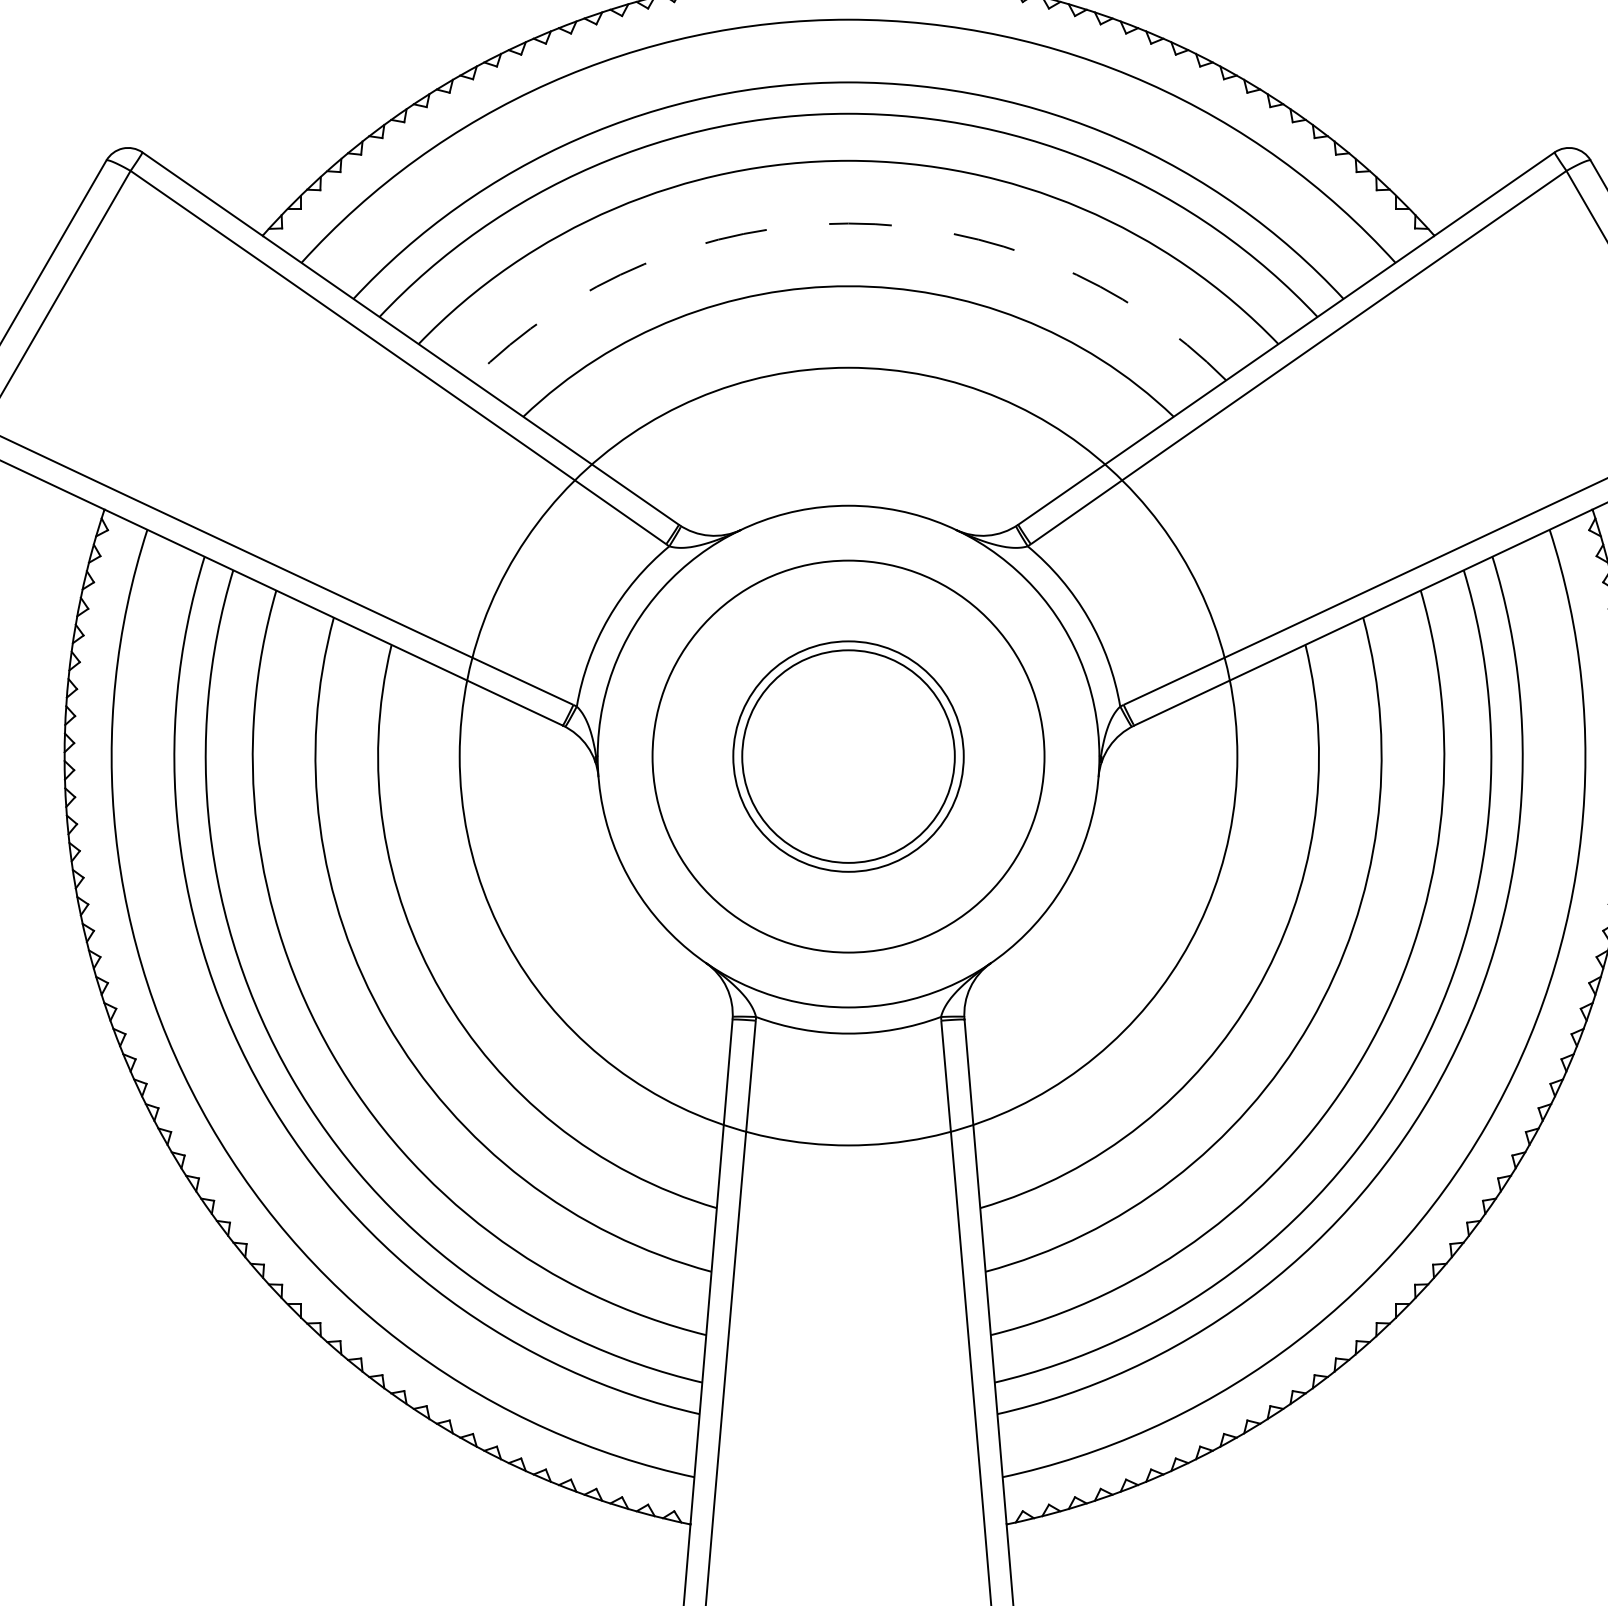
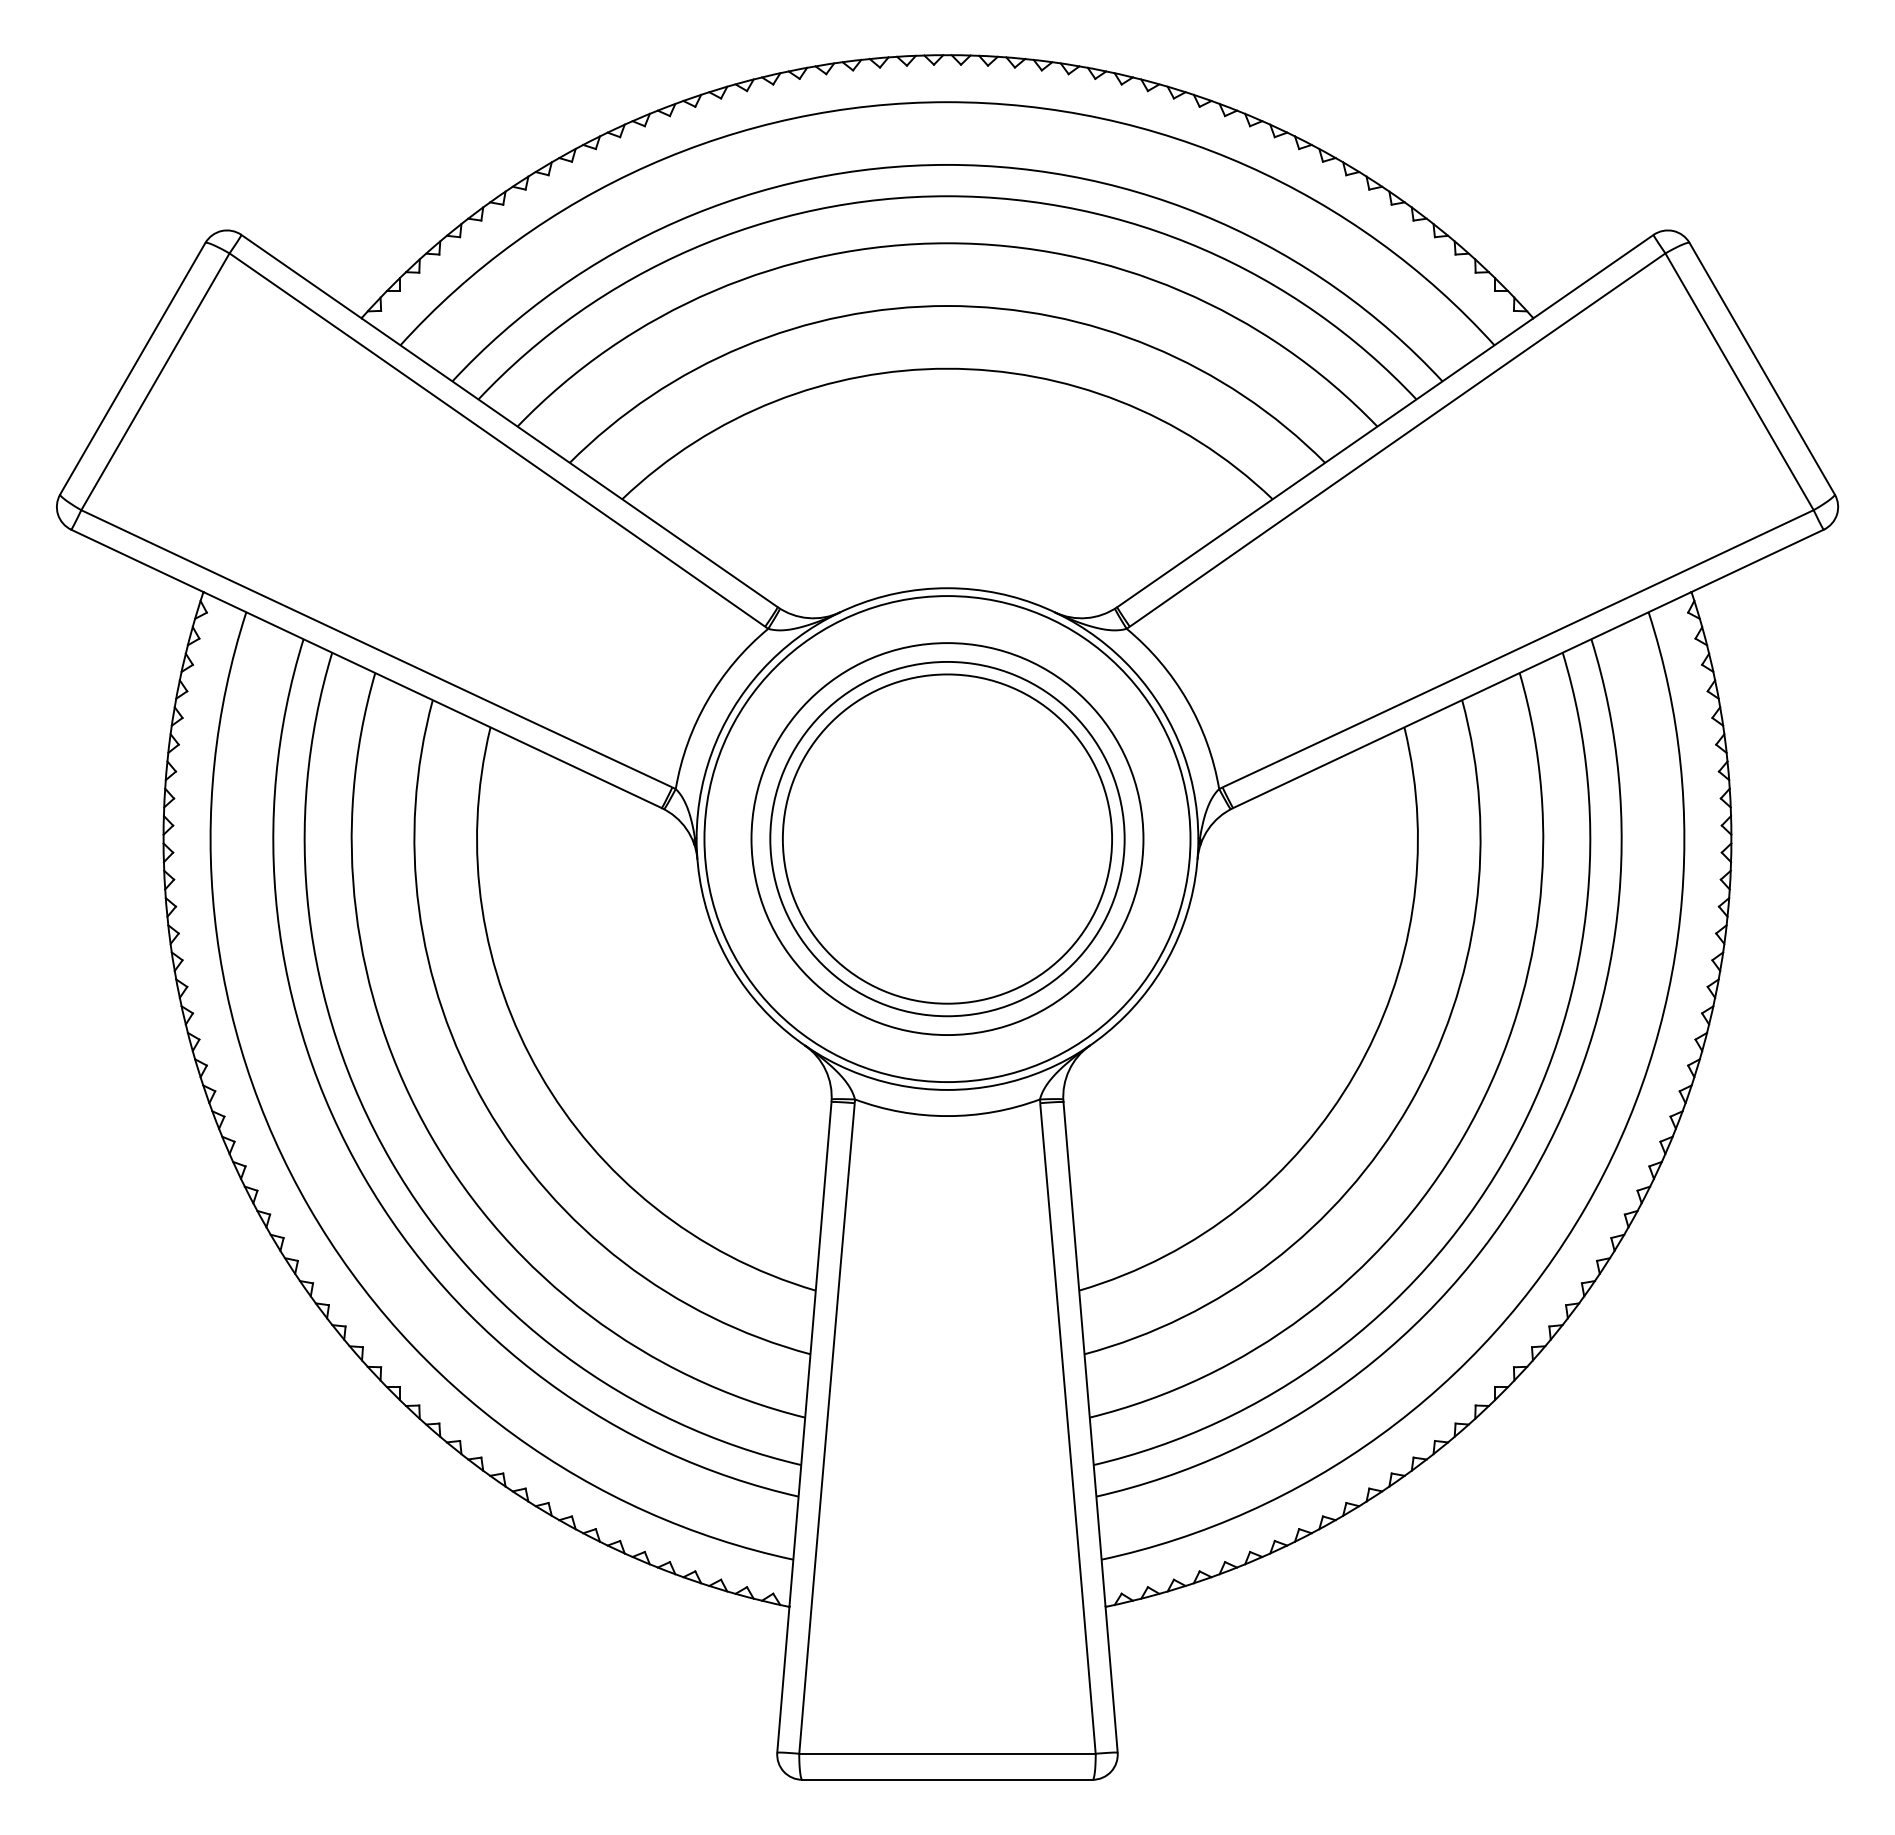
arc: (848, 224) -> (947, 306), dashed -> solid
circle: (848, 756) -> (947, 838), size x1.43
circle: (848, 756) -> (947, 838), size x1.67
circle: (848, 757) -> (947, 839), size x0.62

